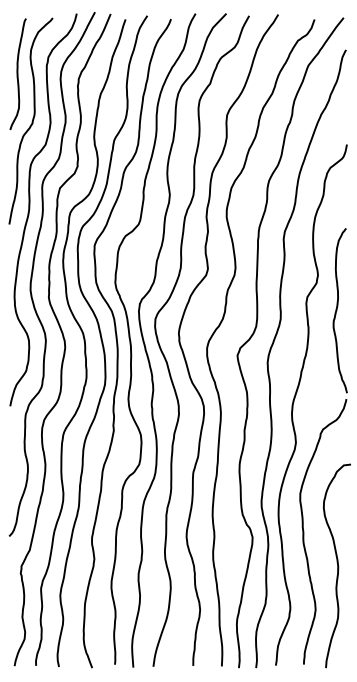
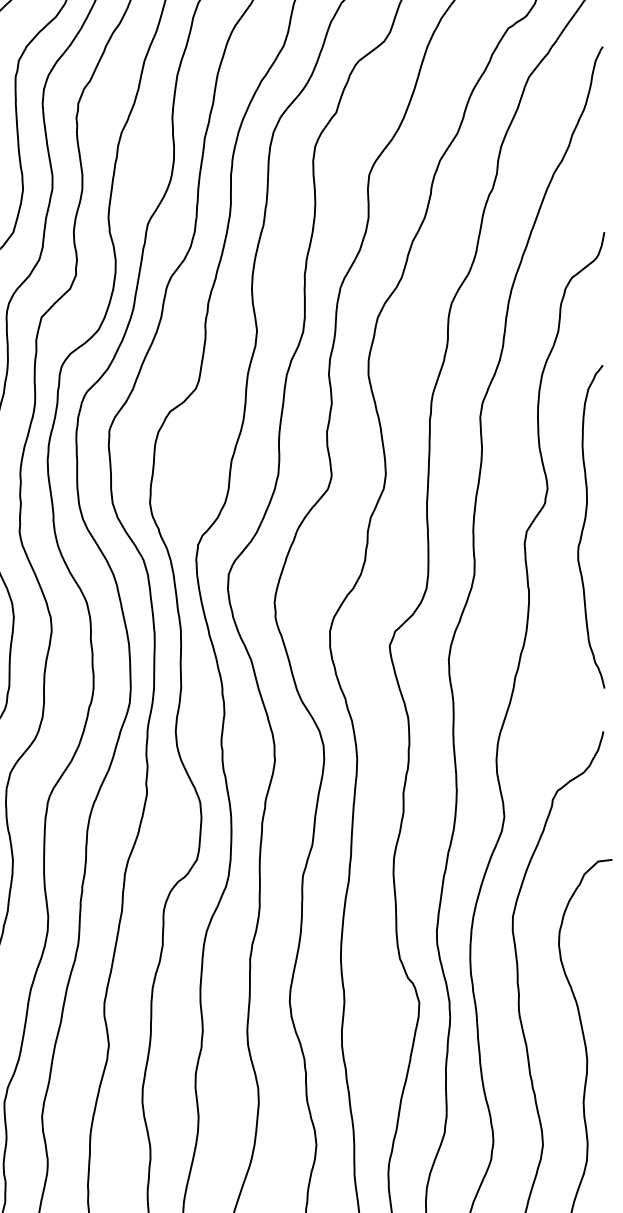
curve: (337, 310) -> (585, 526), moved

